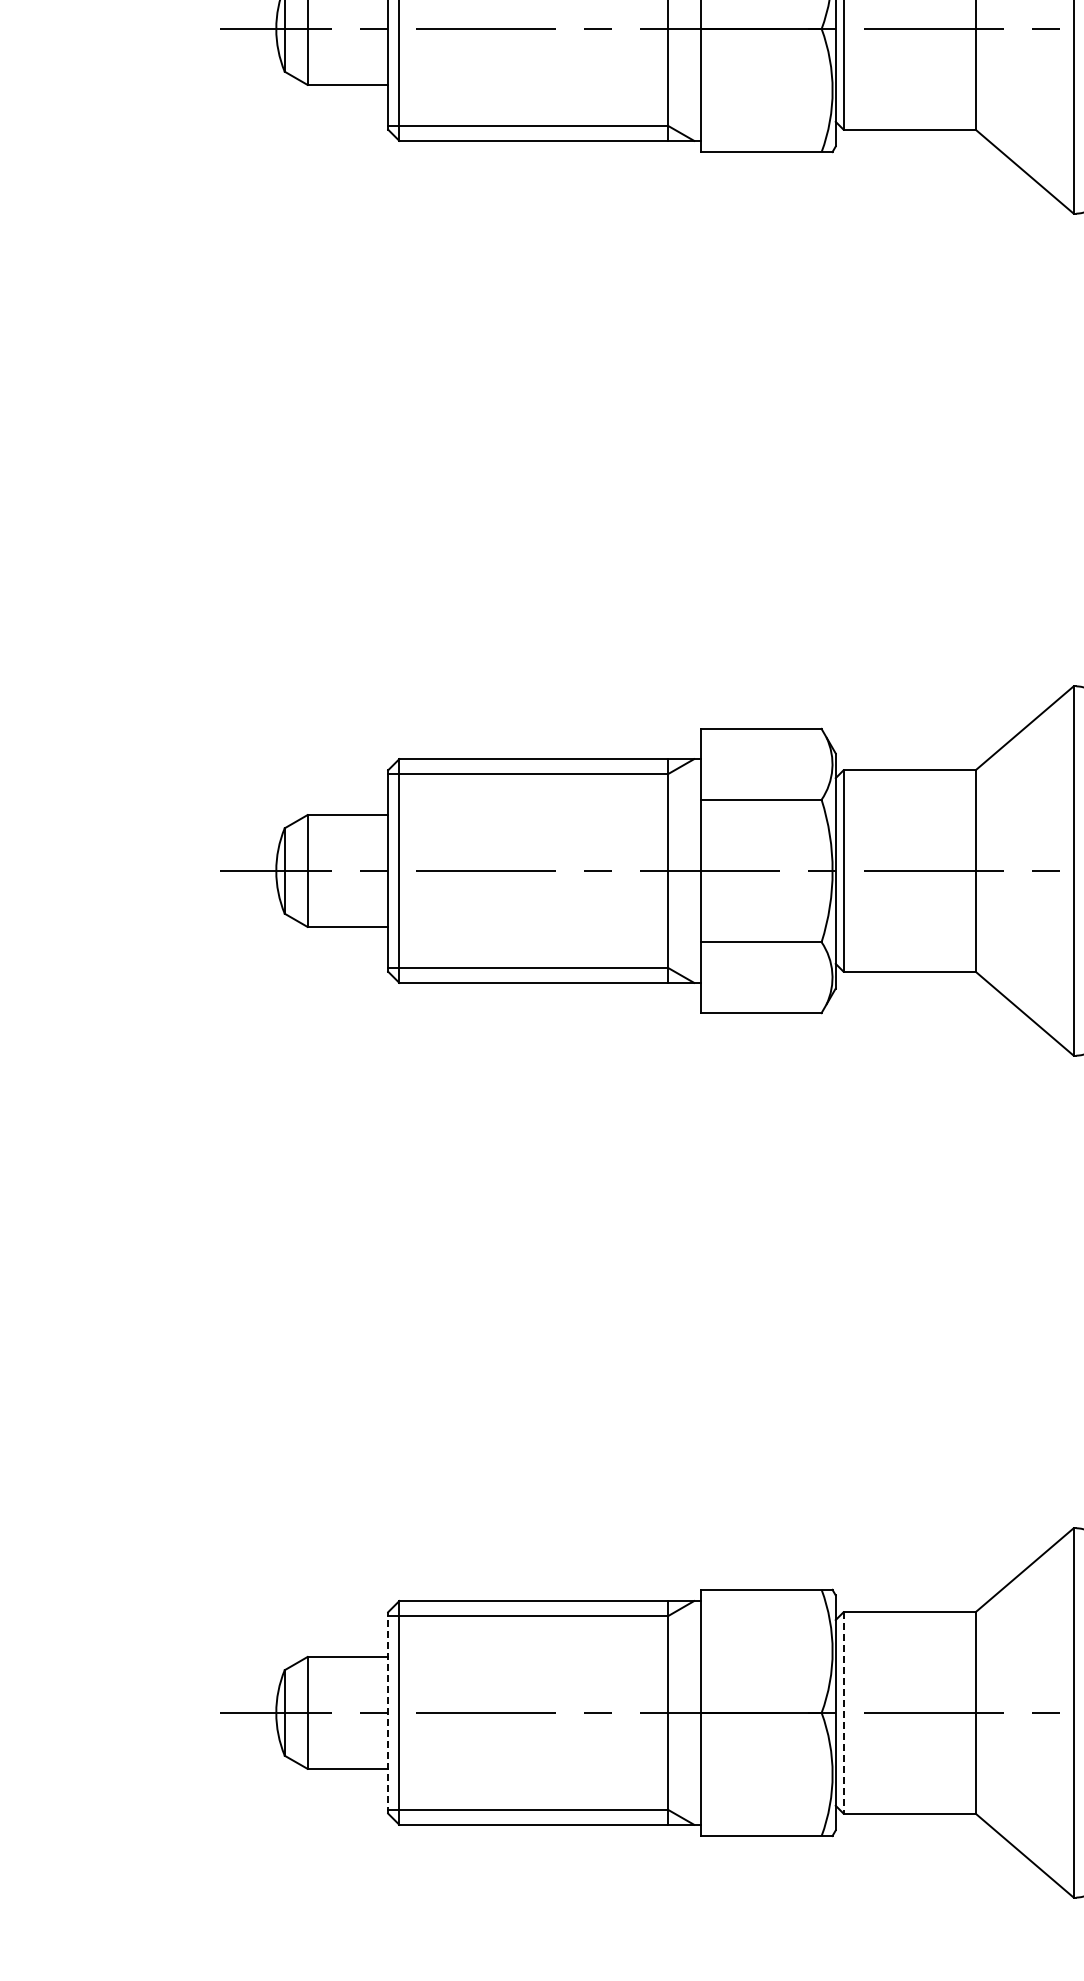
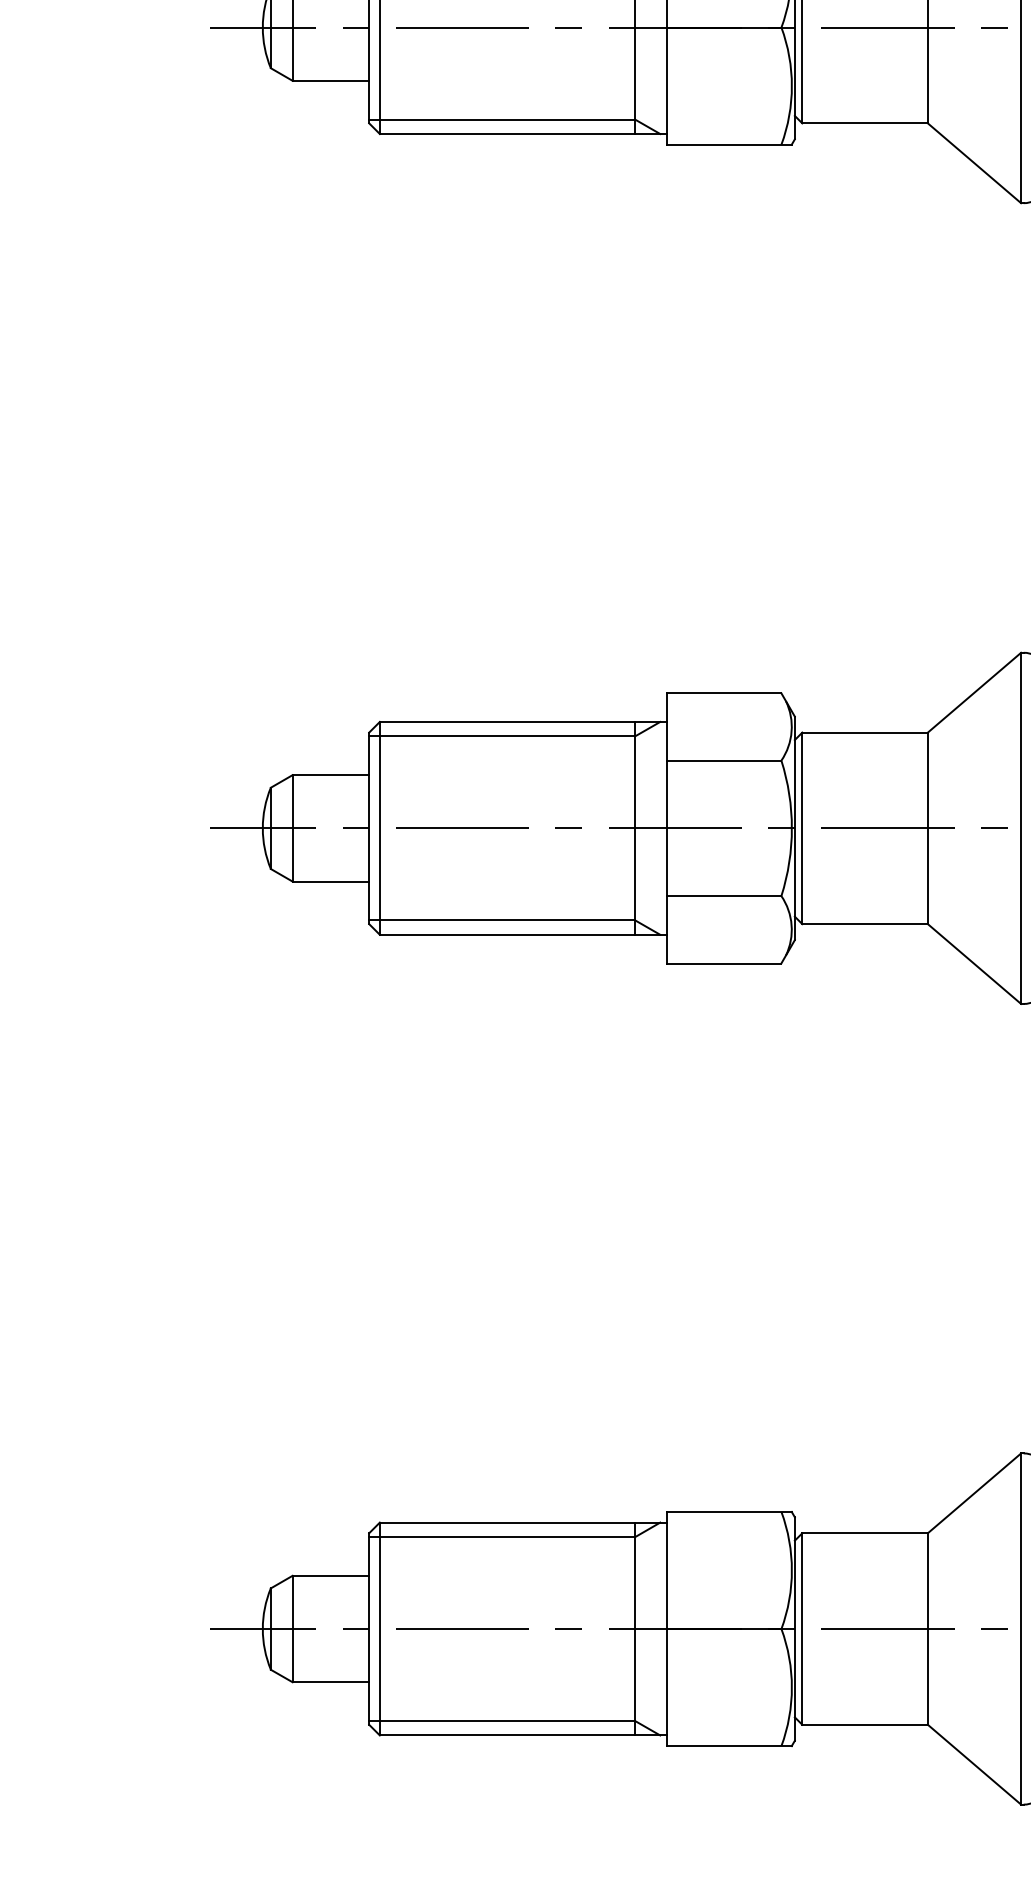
line: (388, 1712) -> (369, 1628), dashed -> solid
line: (843, 1712) -> (802, 1628), dashed -> solid

